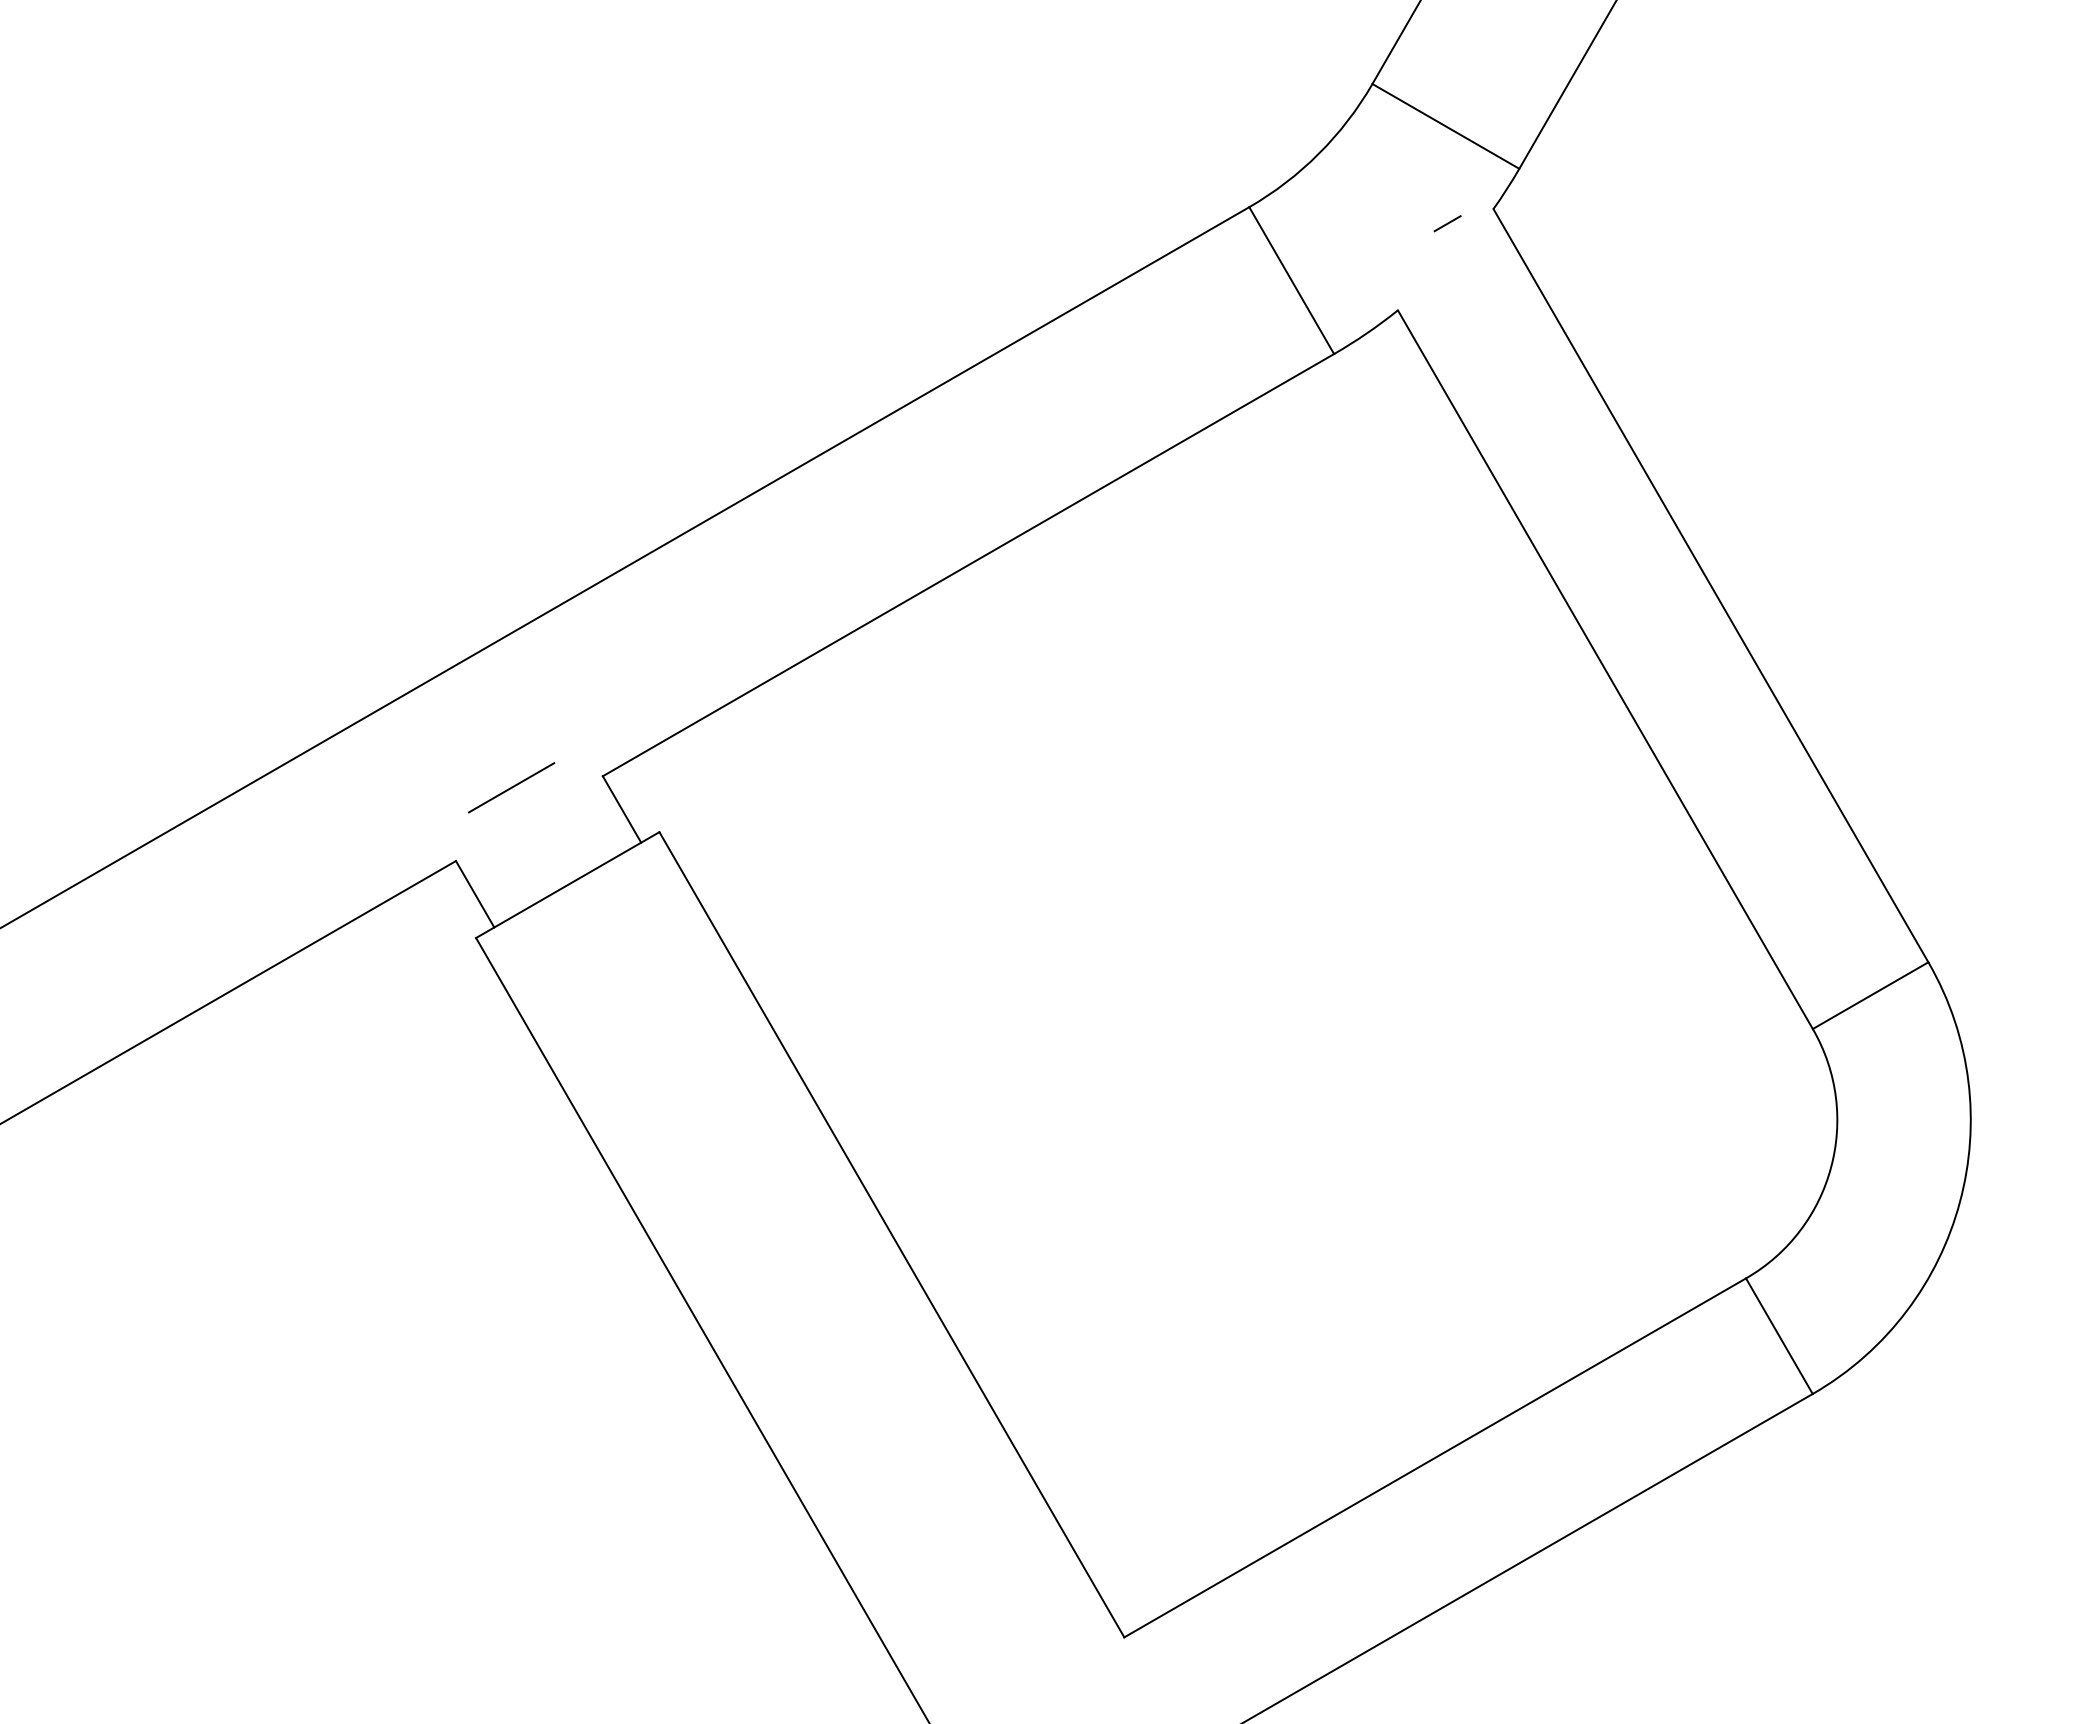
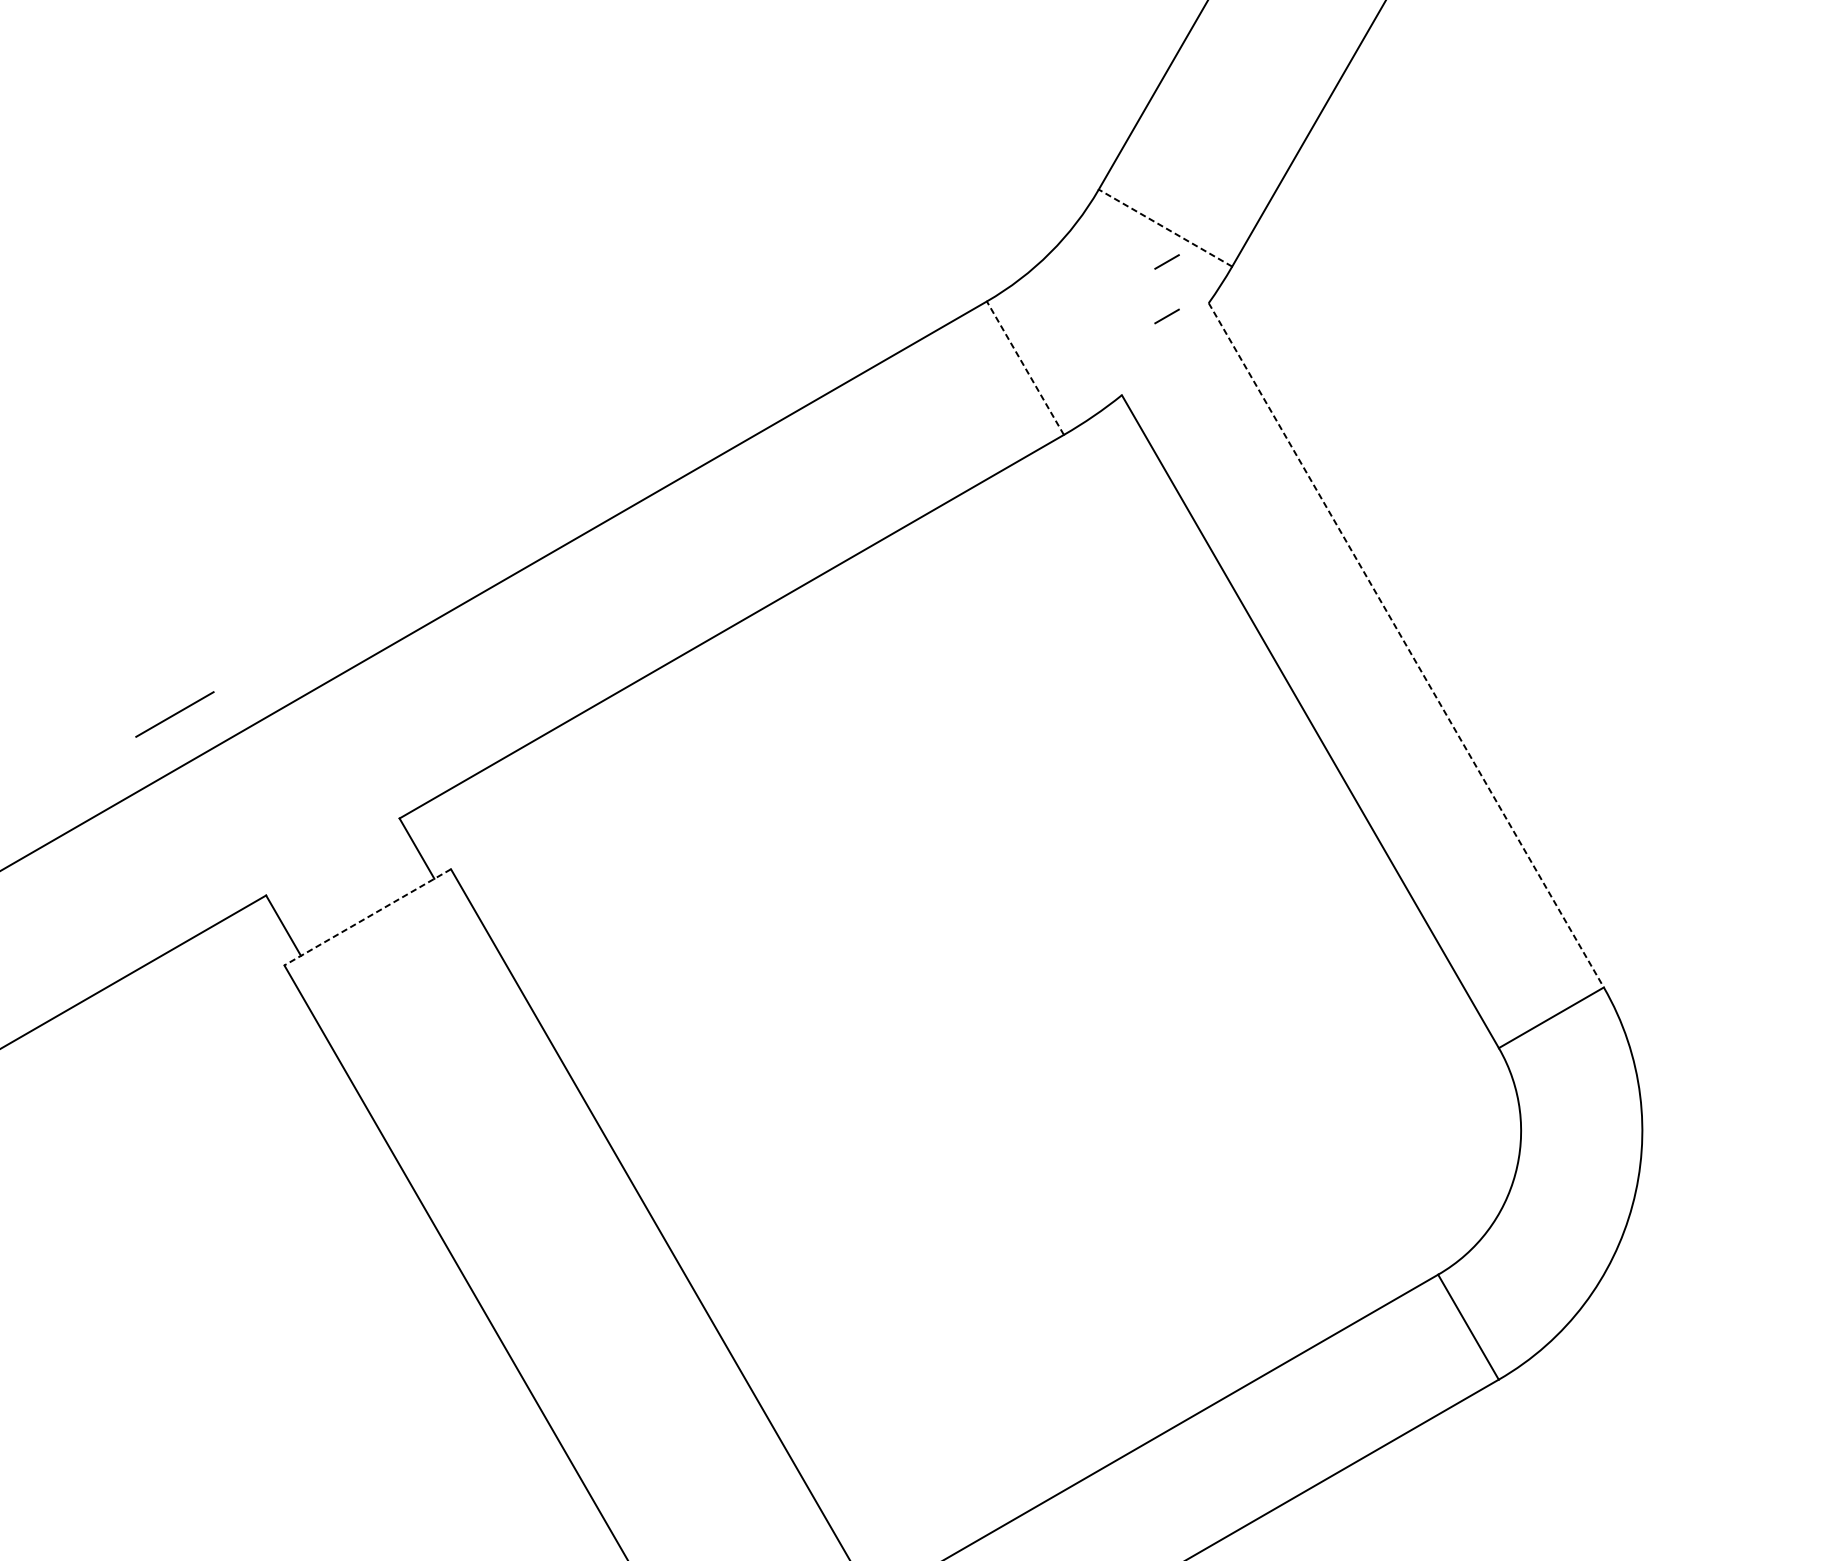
line: (1445, 126) -> (1165, 228), solid -> dashed
line: (1447, 163) -> (1166, 261), added
line: (1291, 280) -> (1025, 368), solid -> dashed
line: (1710, 585) -> (1405, 645), solid -> dashed
line: (511, 787) -> (174, 714), moved
line: (567, 885) -> (367, 917), solid -> dashed

